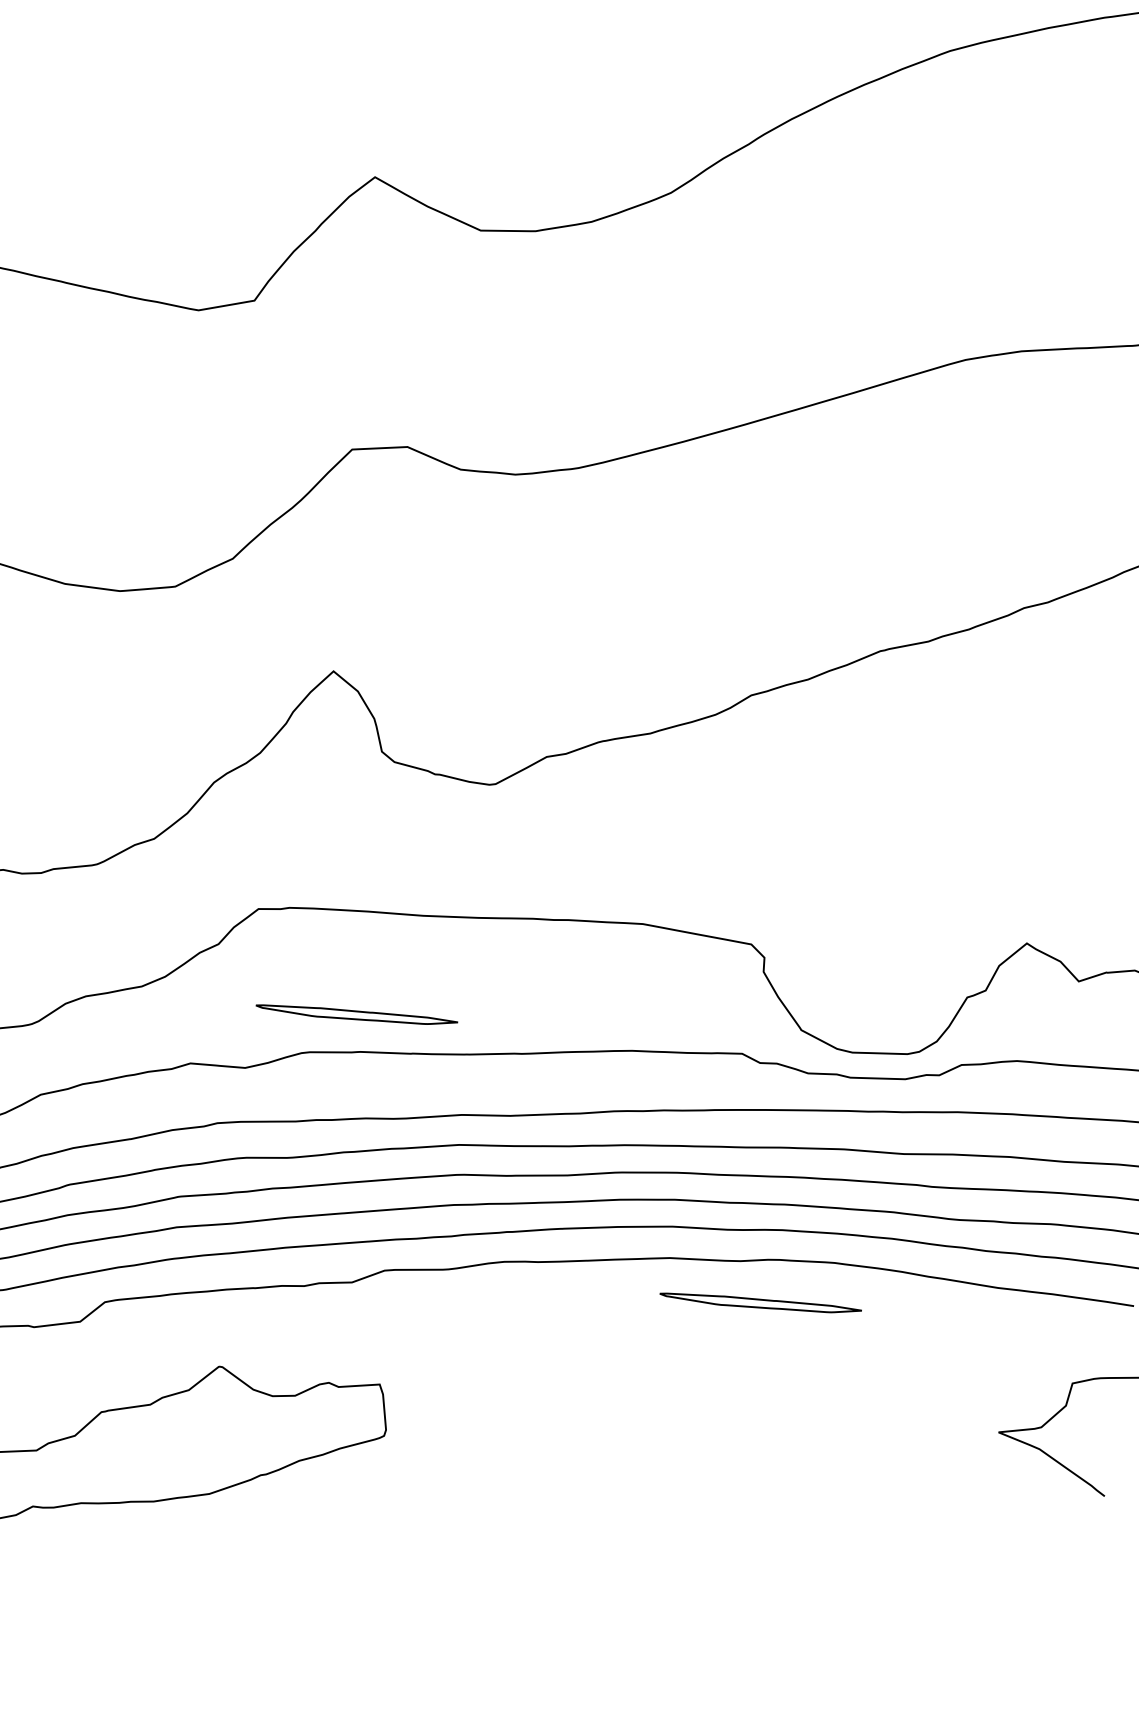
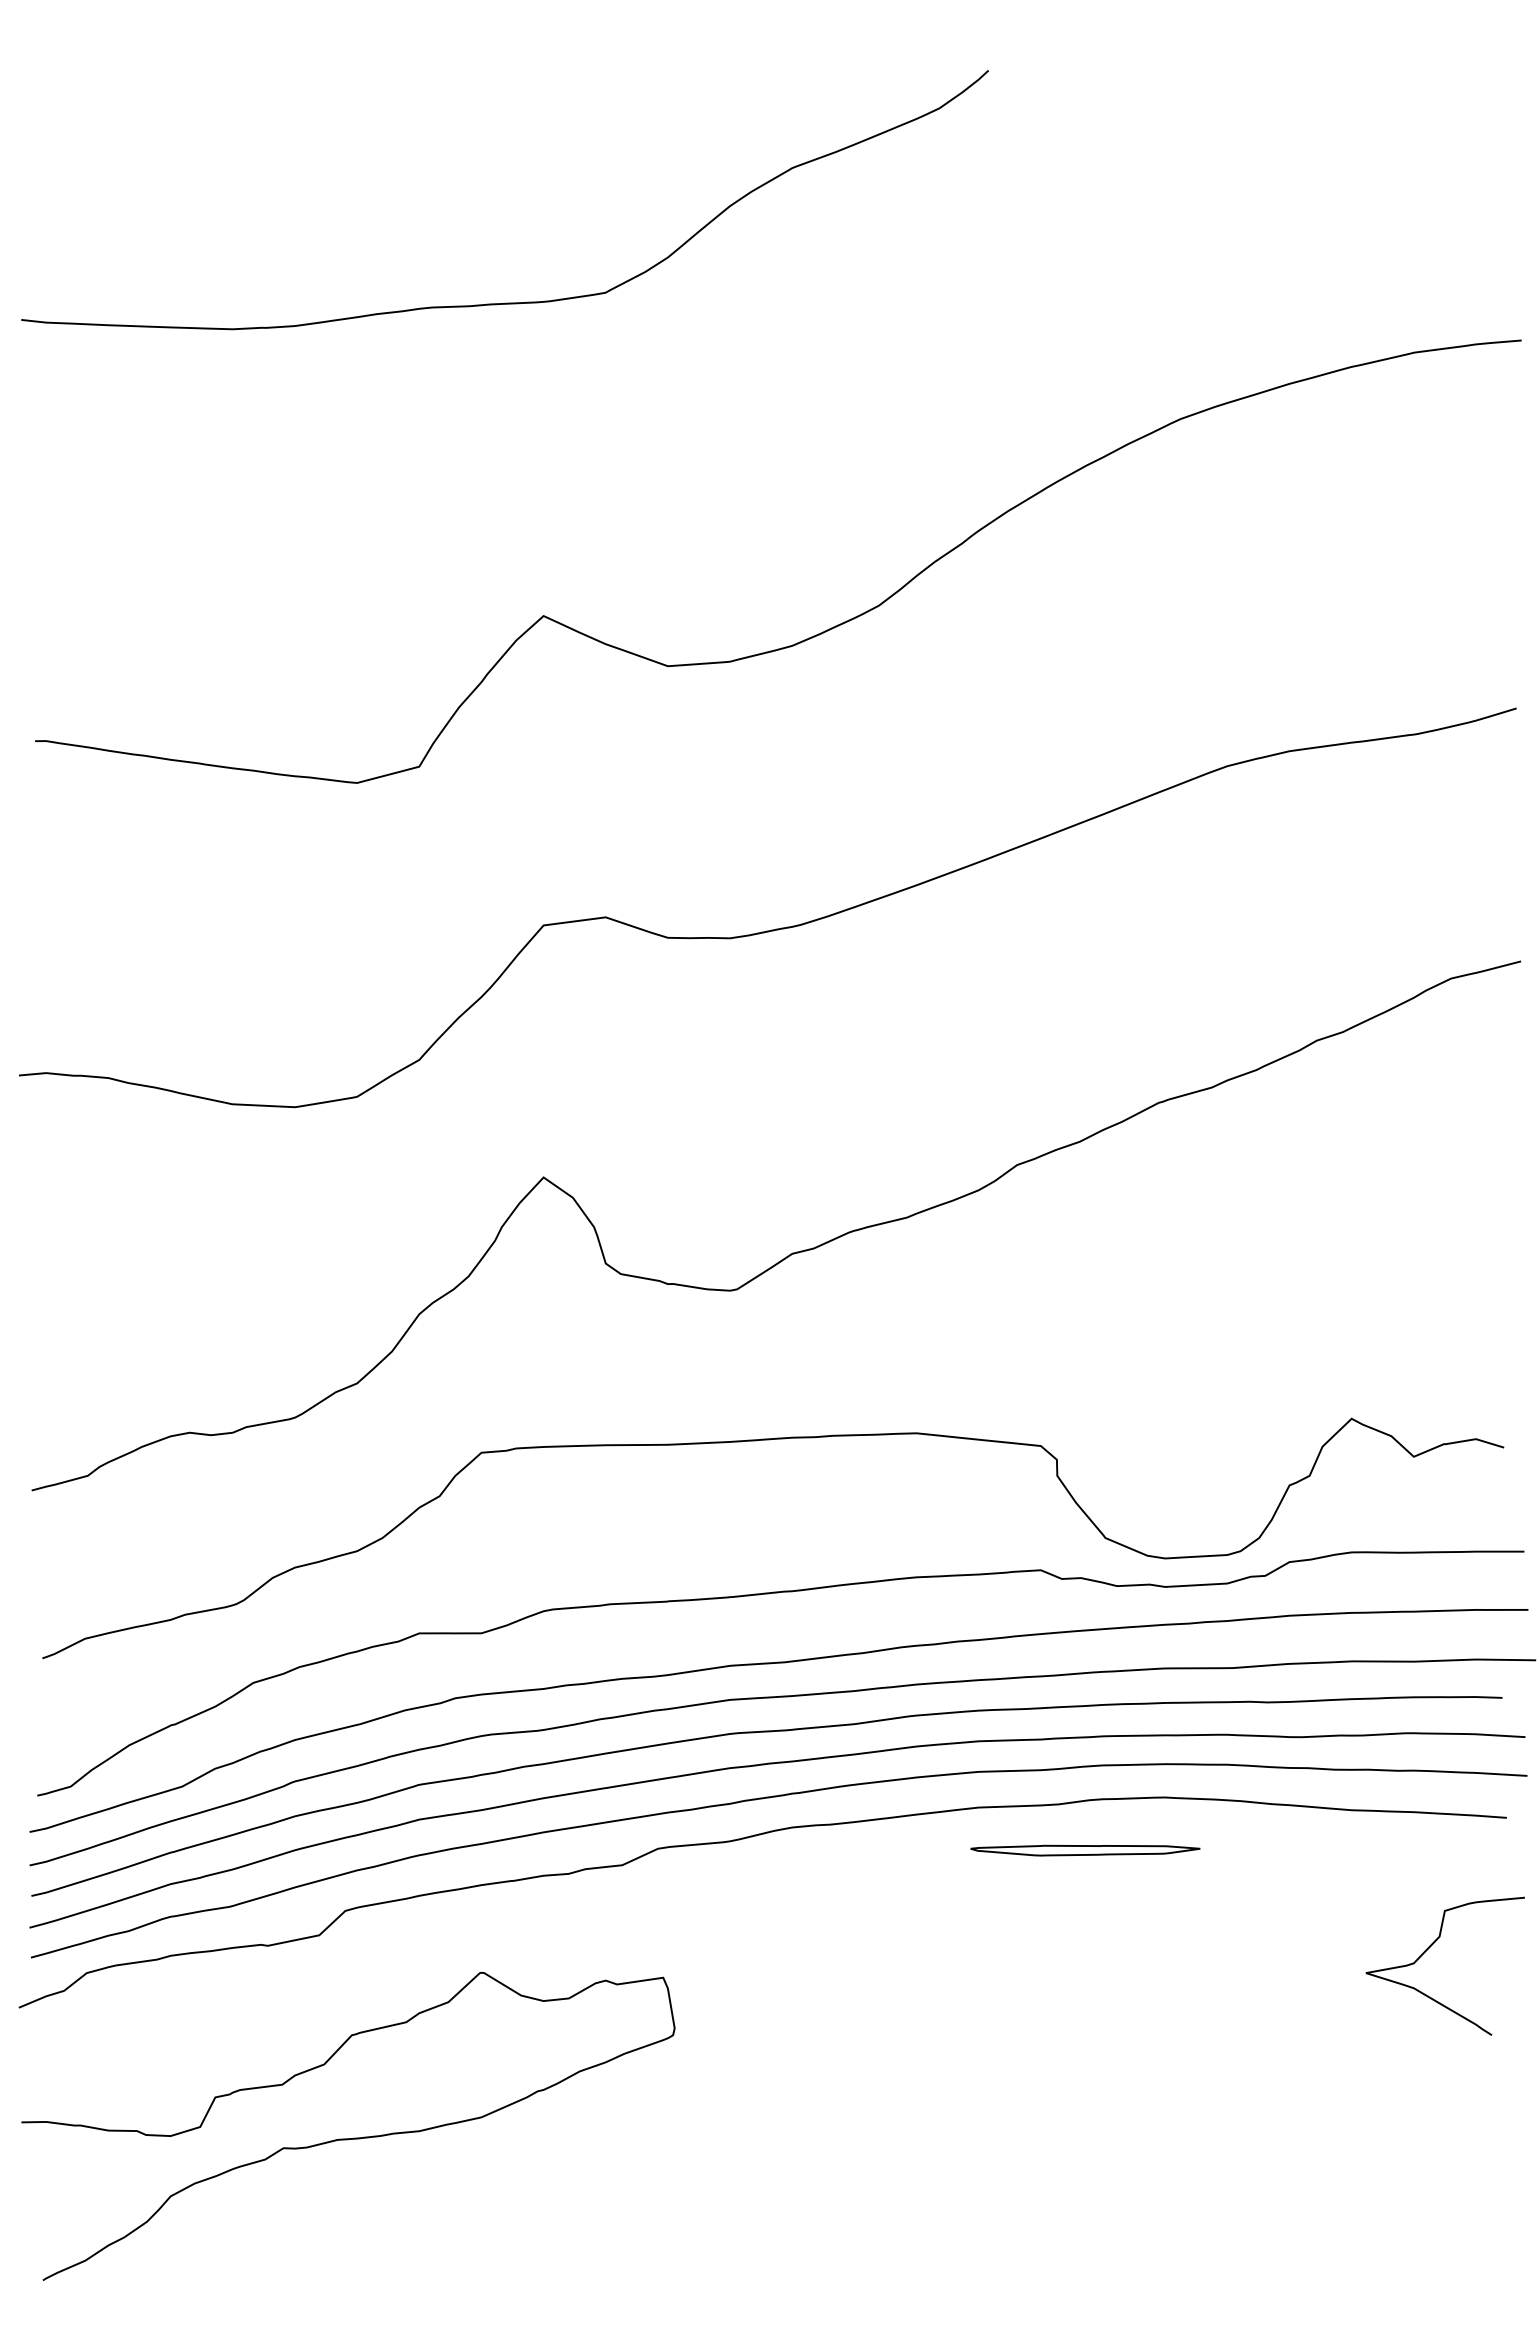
part: (356, 1015) -> (602, 1563), removed

